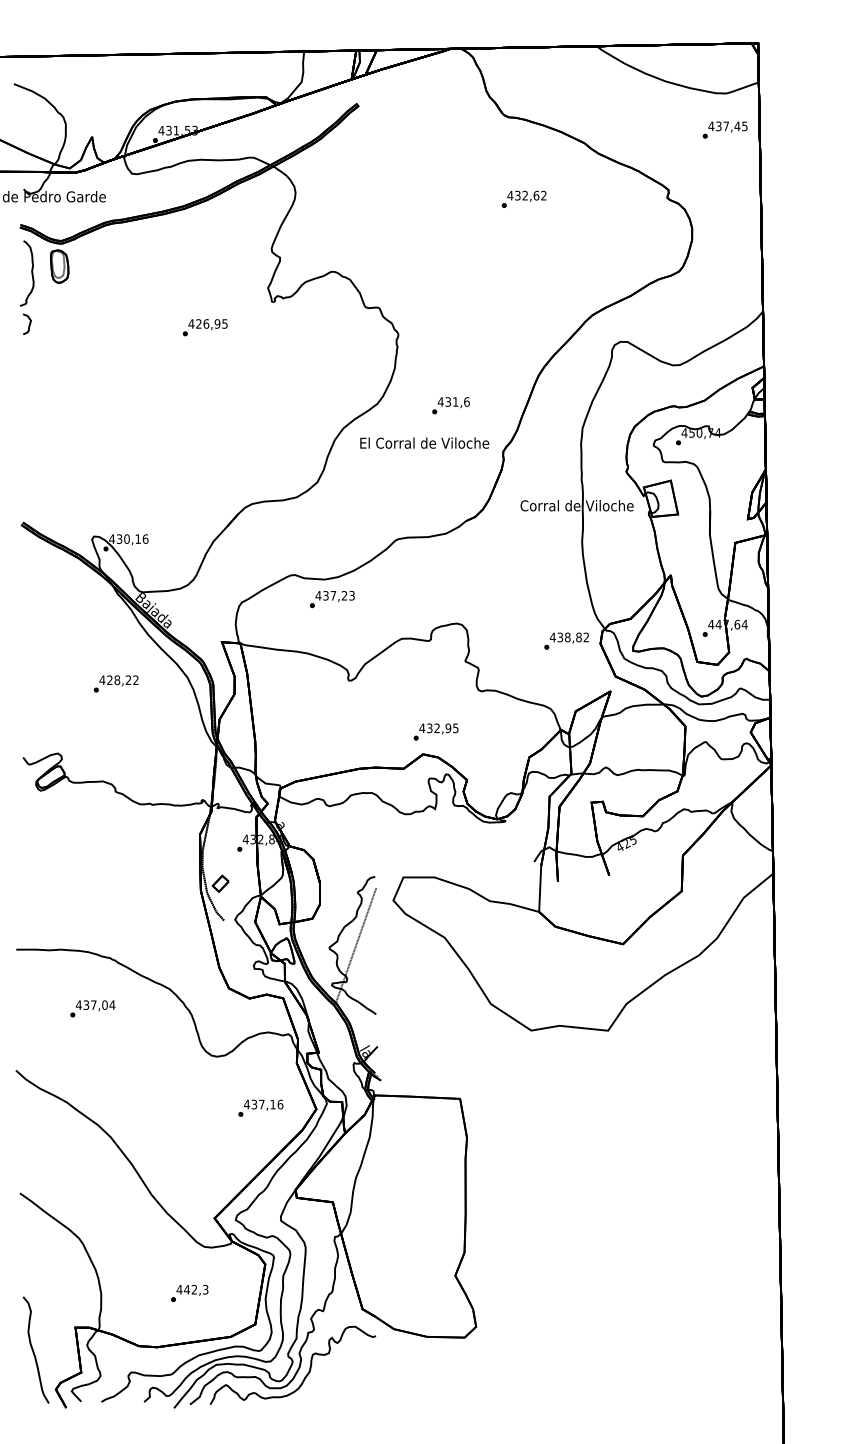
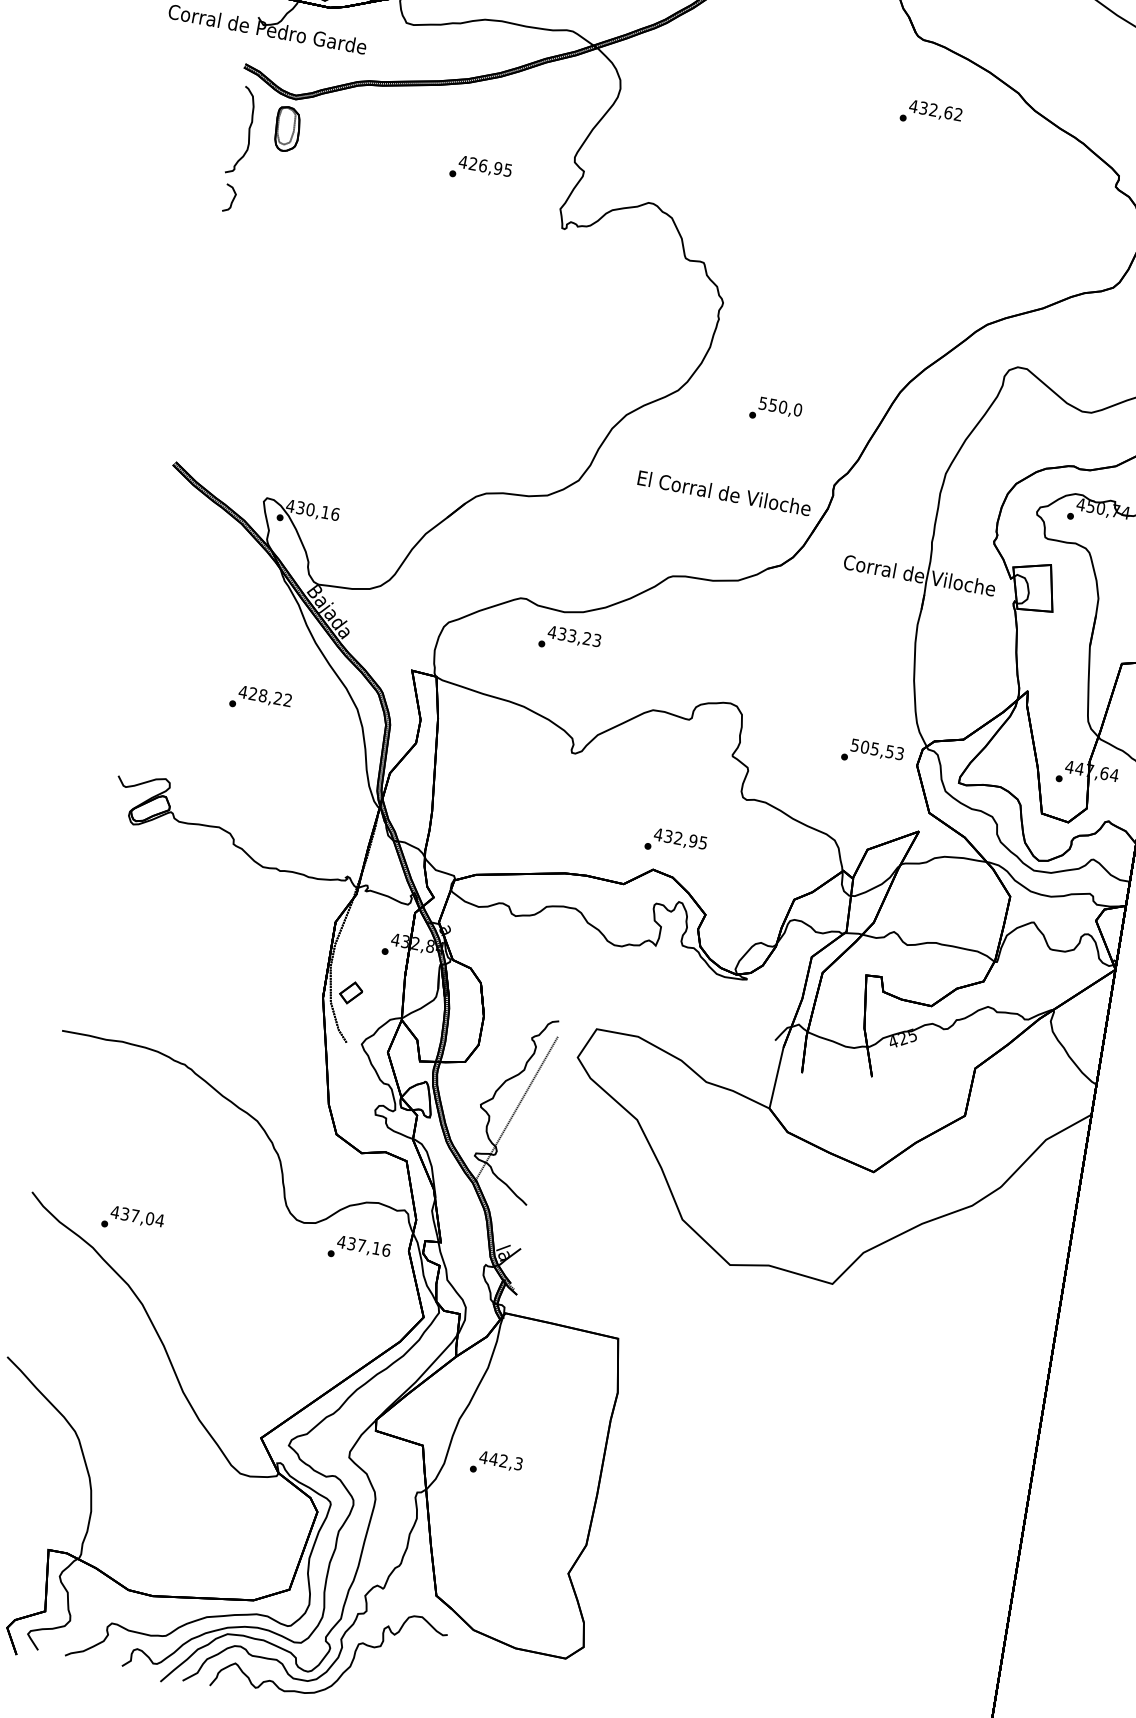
text: (523, 198) -> (930, 113), moved
text: (205, 327) -> (481, 170), moved
text: (453, 401) -> (780, 405), 431,6 -> 550,0
text: (424, 442) -> (724, 492), moved
text: (333, 595) -> (572, 635), 437,23 -> 433,23
text: (569, 637) -> (877, 749), 438,82 -> 505,53
text: (92, 1008) -> (132, 1220), moved
text: (260, 1107) -> (359, 1249), moved
text: (189, 1293) -> (496, 1464), moved

